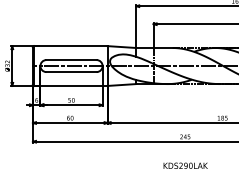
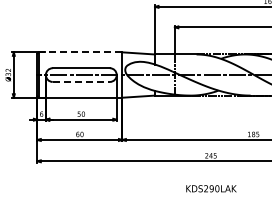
line: (70, 46) -> (80, 52), solid -> dashed
line: (71, 71) -> (81, 81), solid -> dashed

